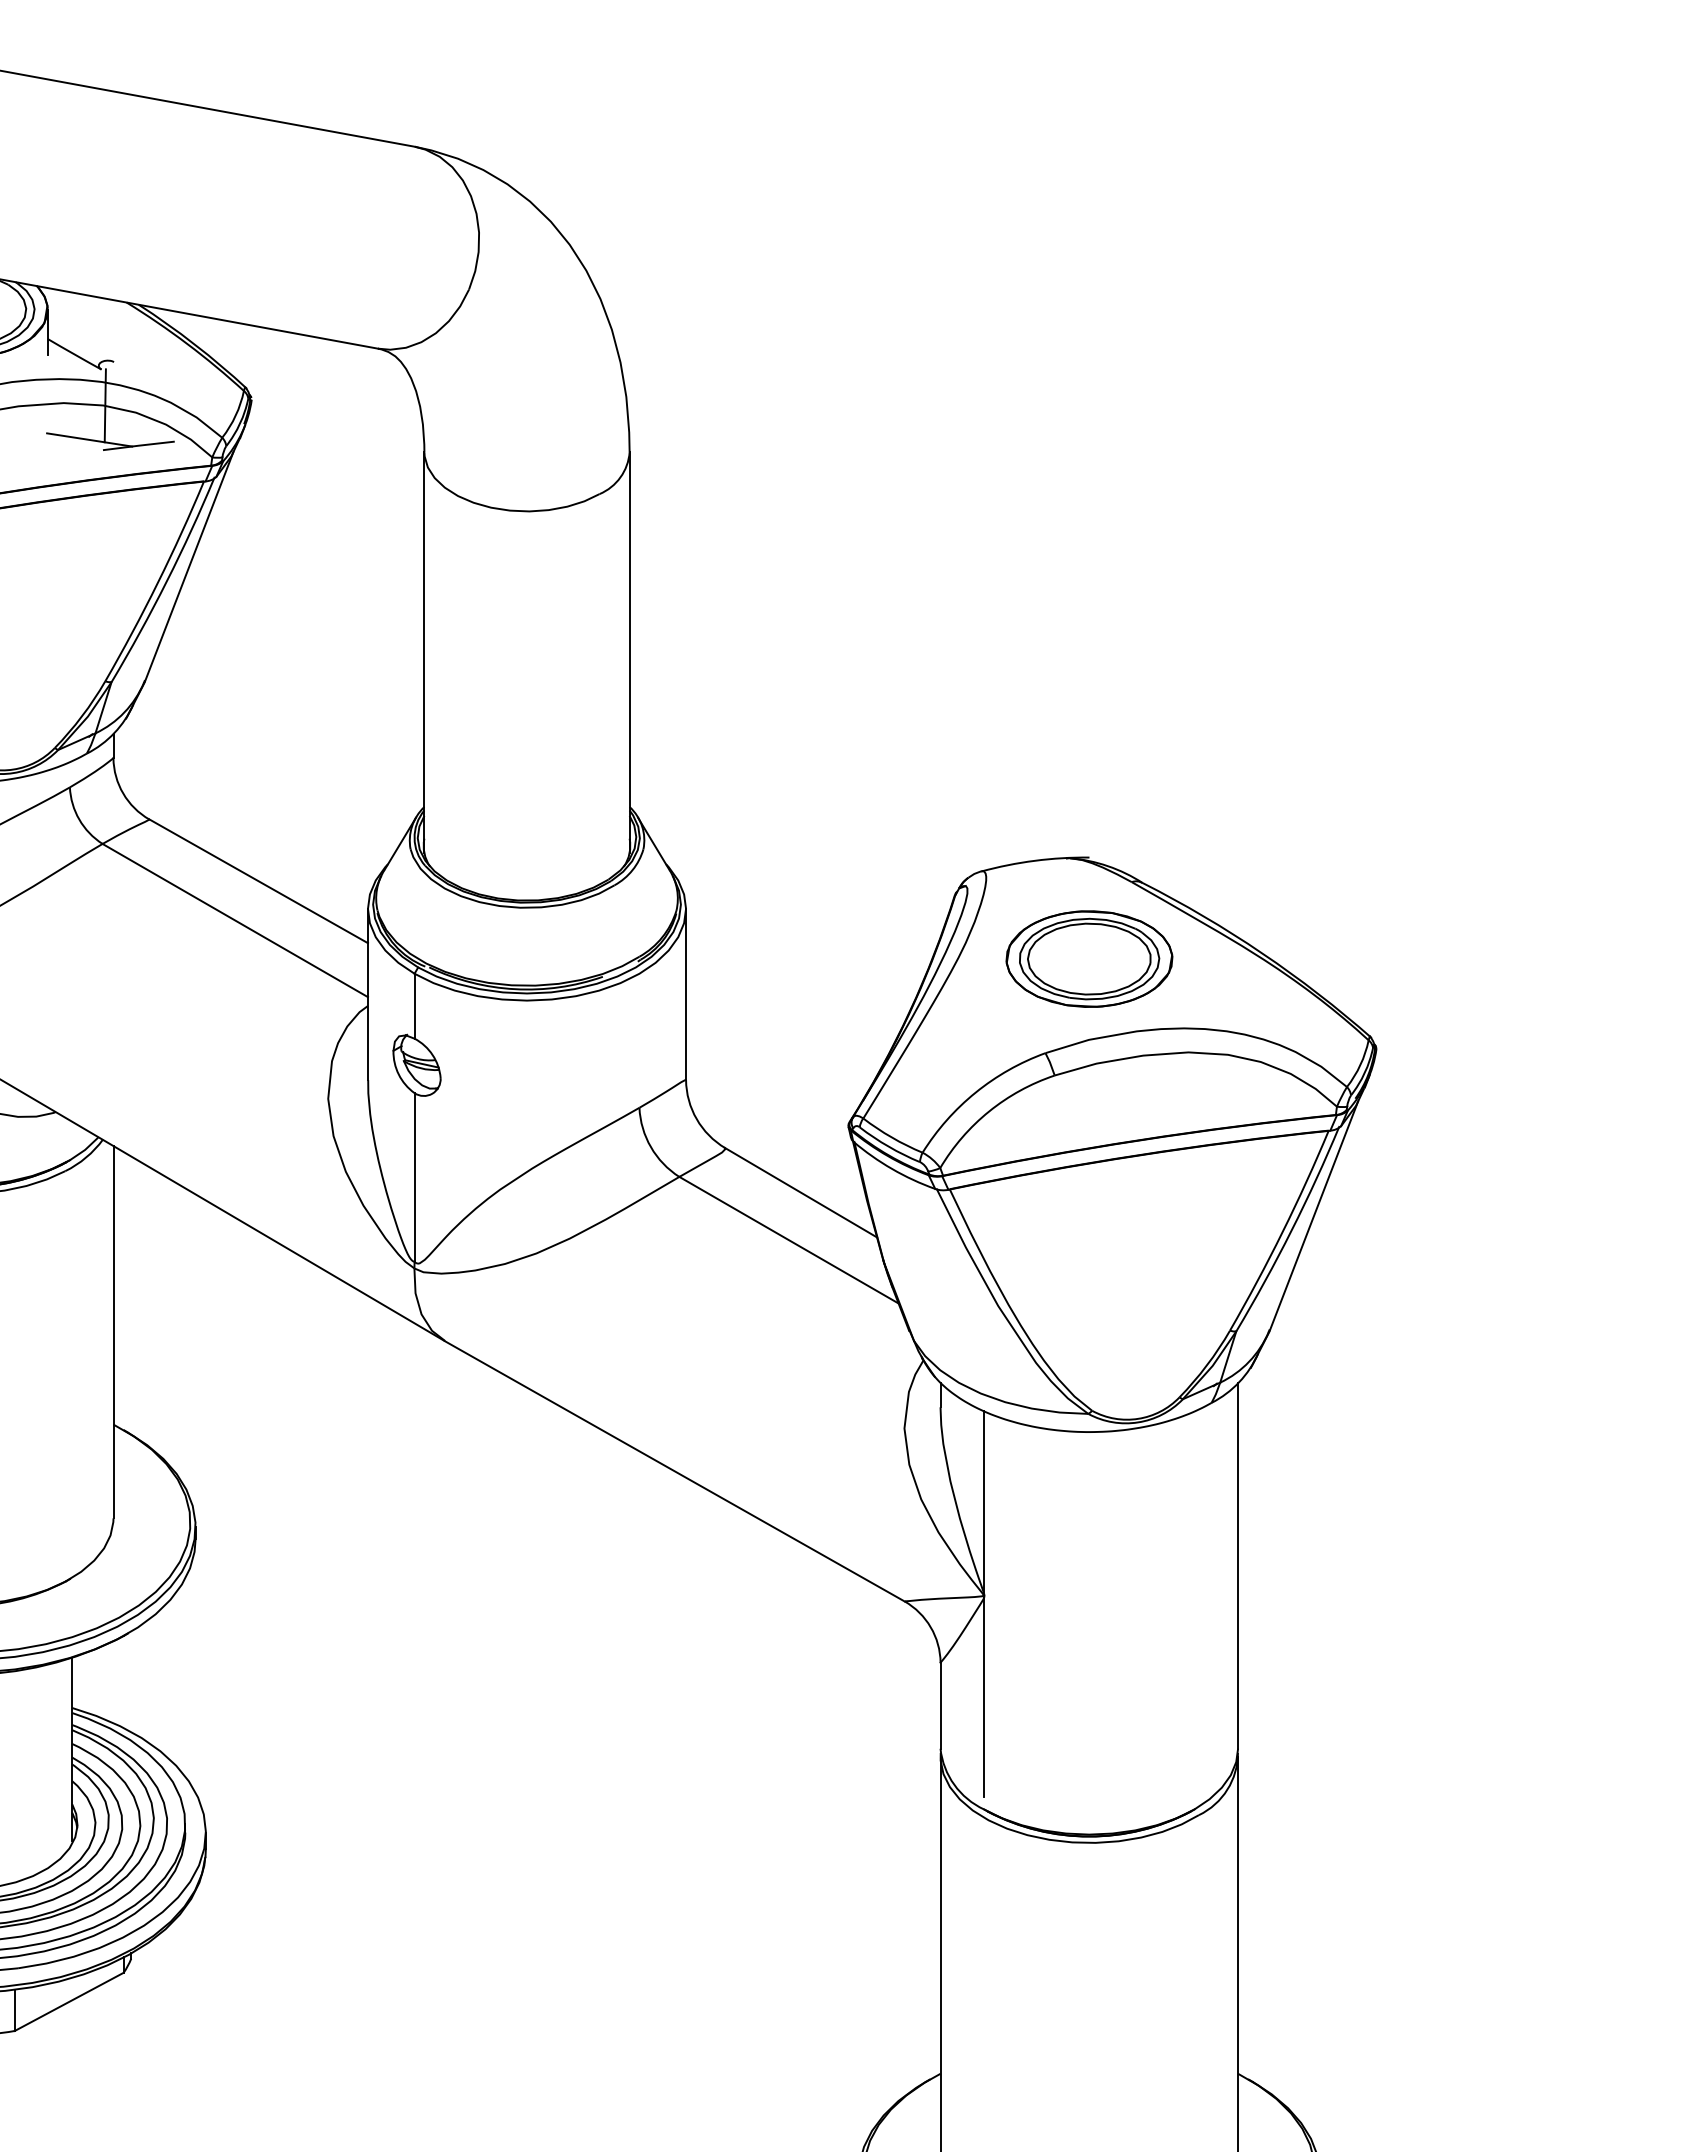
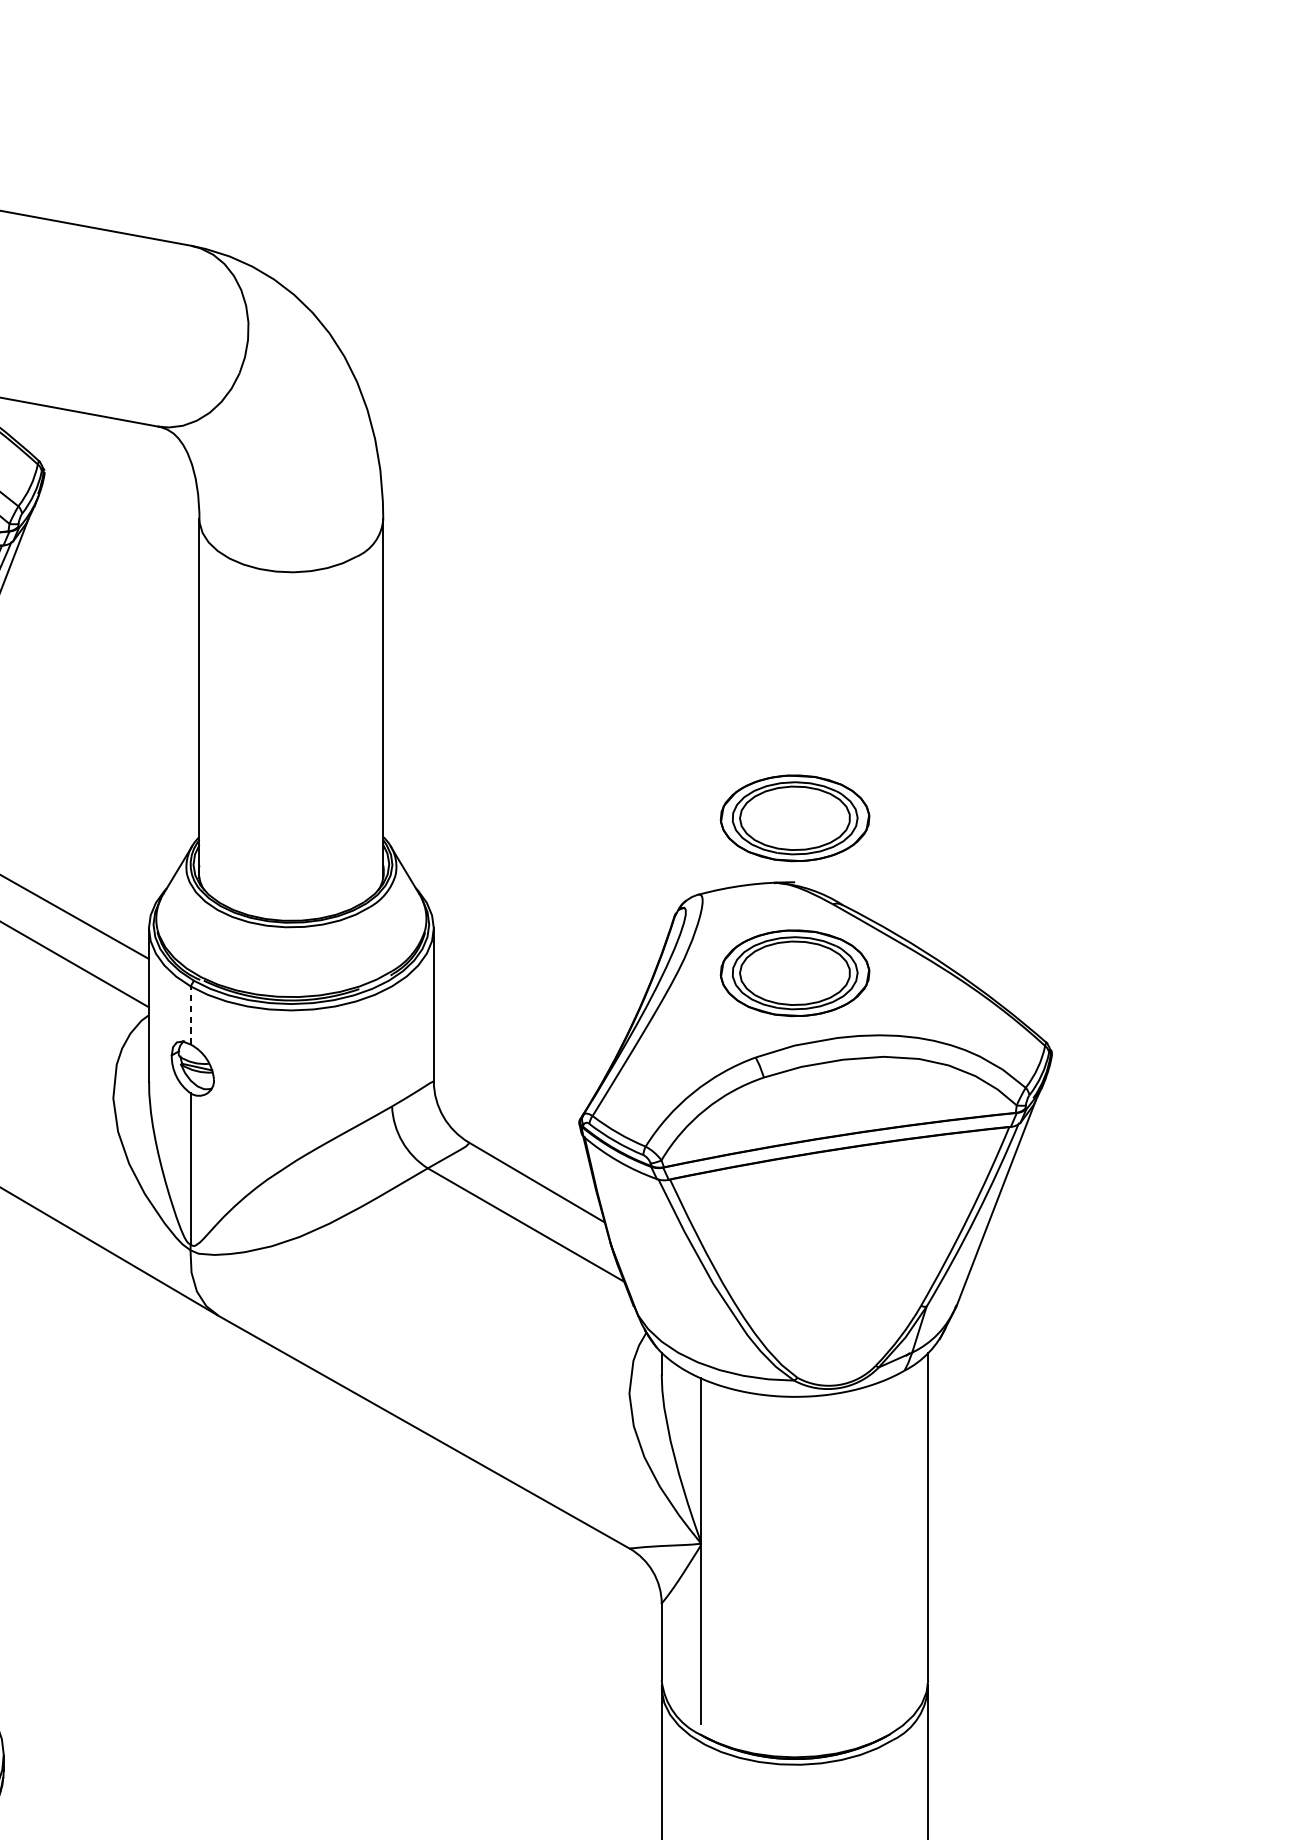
part: (1089, 785) -> (795, 817), added
line: (414, 1005) -> (190, 1014), solid -> dashed

